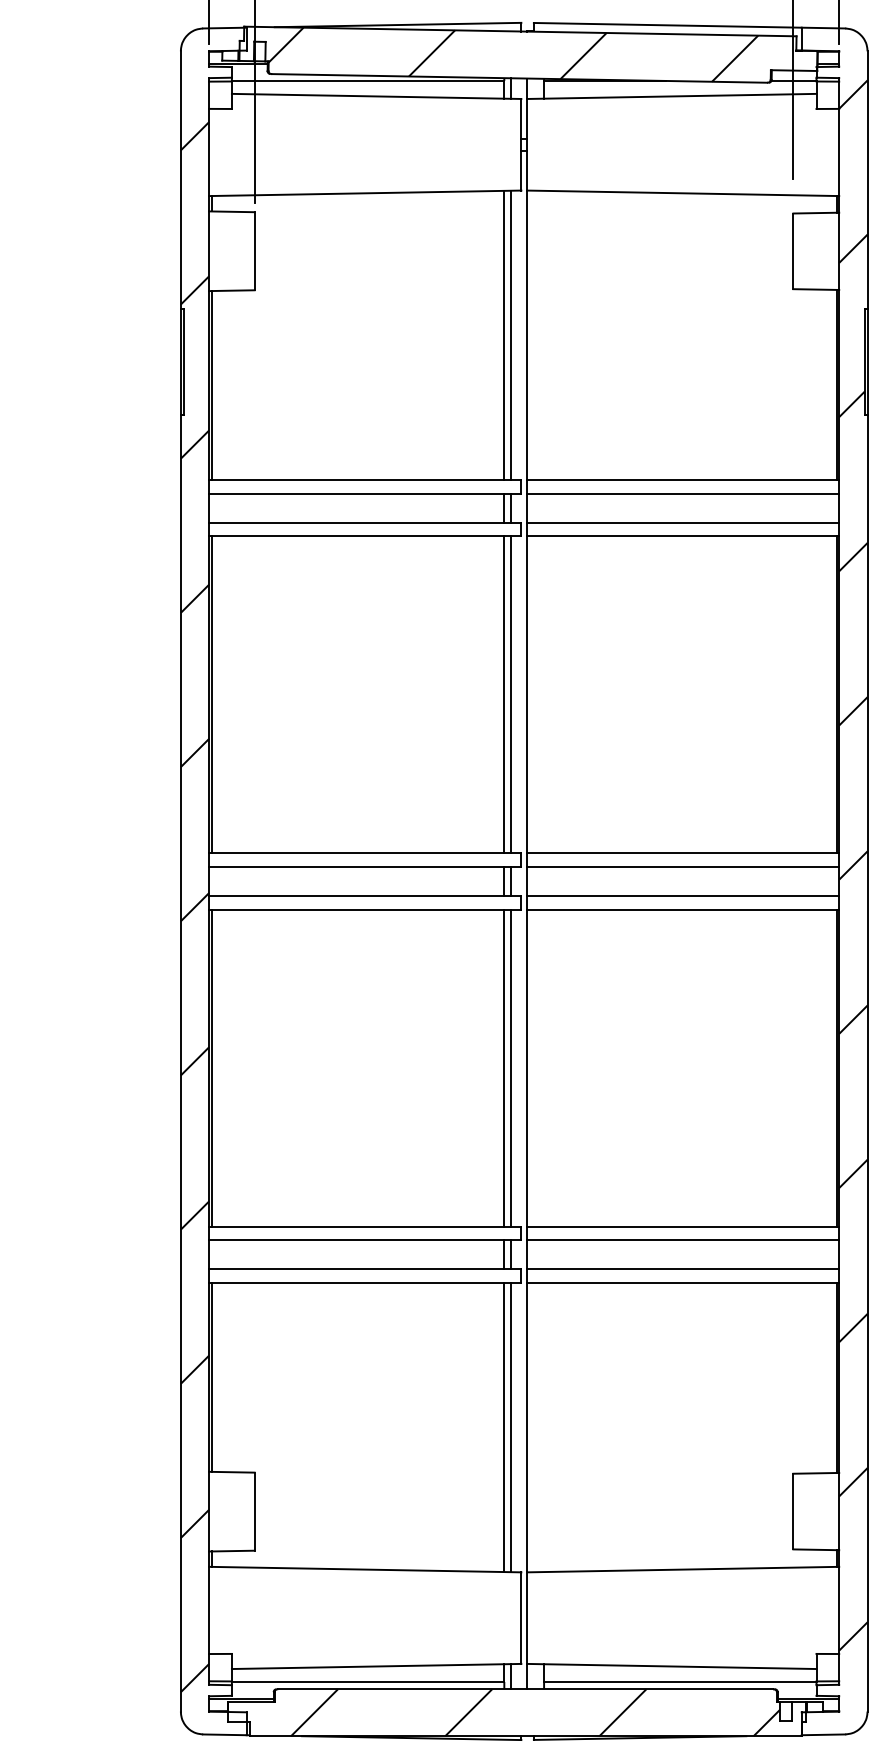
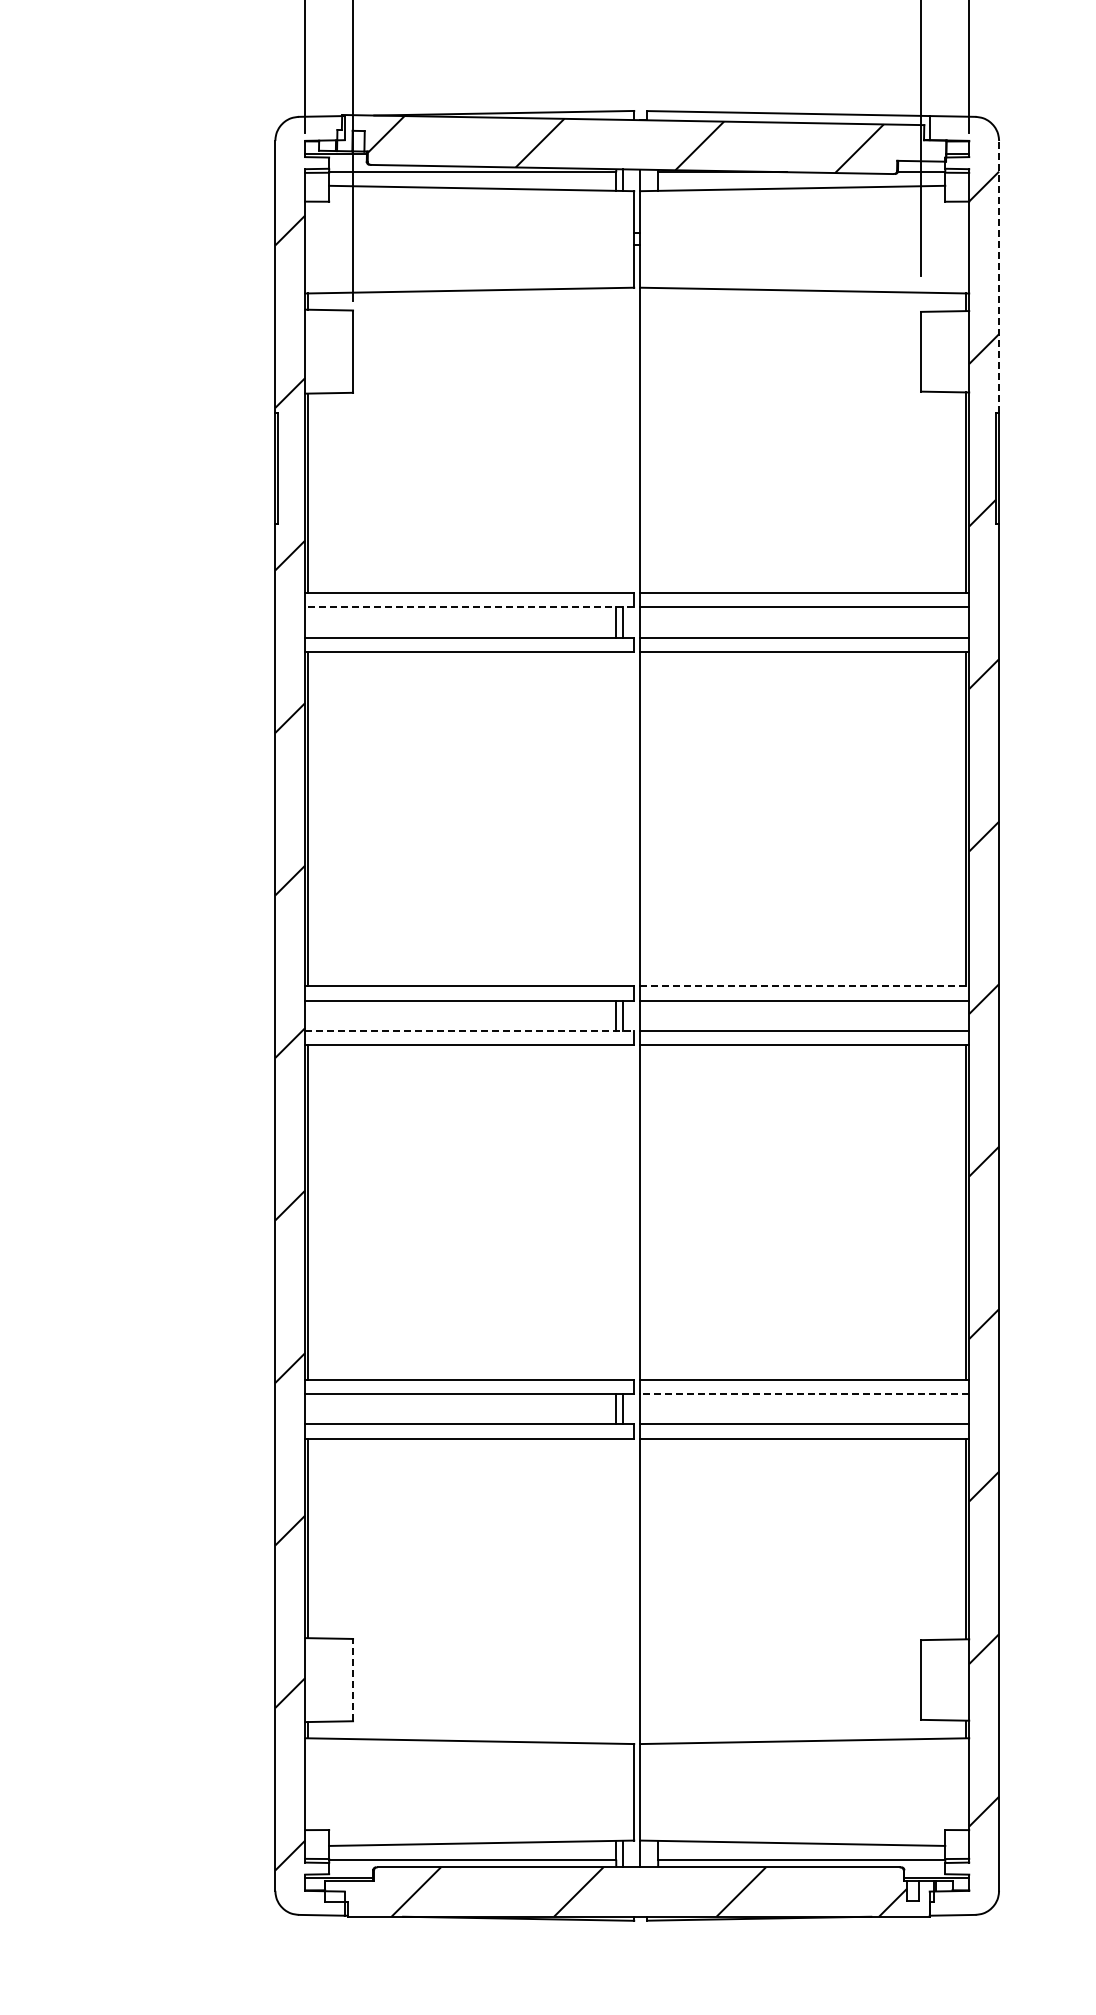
line: (867, 179) -> (999, 276), solid -> dashed
line: (511, 334) -> (623, 439), removed
line: (504, 335) -> (616, 440), removed
line: (365, 493) -> (469, 607), solid -> dashed
line: (504, 695) -> (616, 819), removed
line: (511, 695) -> (623, 819), removed
line: (683, 853) -> (805, 986), solid -> dashed
line: (366, 895) -> (470, 1030), solid -> dashed
line: (504, 1068) -> (616, 1212), removed
line: (511, 1068) -> (623, 1212), removed
line: (682, 1240) -> (804, 1394), solid -> dashed
line: (504, 1426) -> (616, 1590), removed
line: (511, 1426) -> (623, 1590), removed
line: (255, 1511) -> (353, 1679), solid -> dashed

